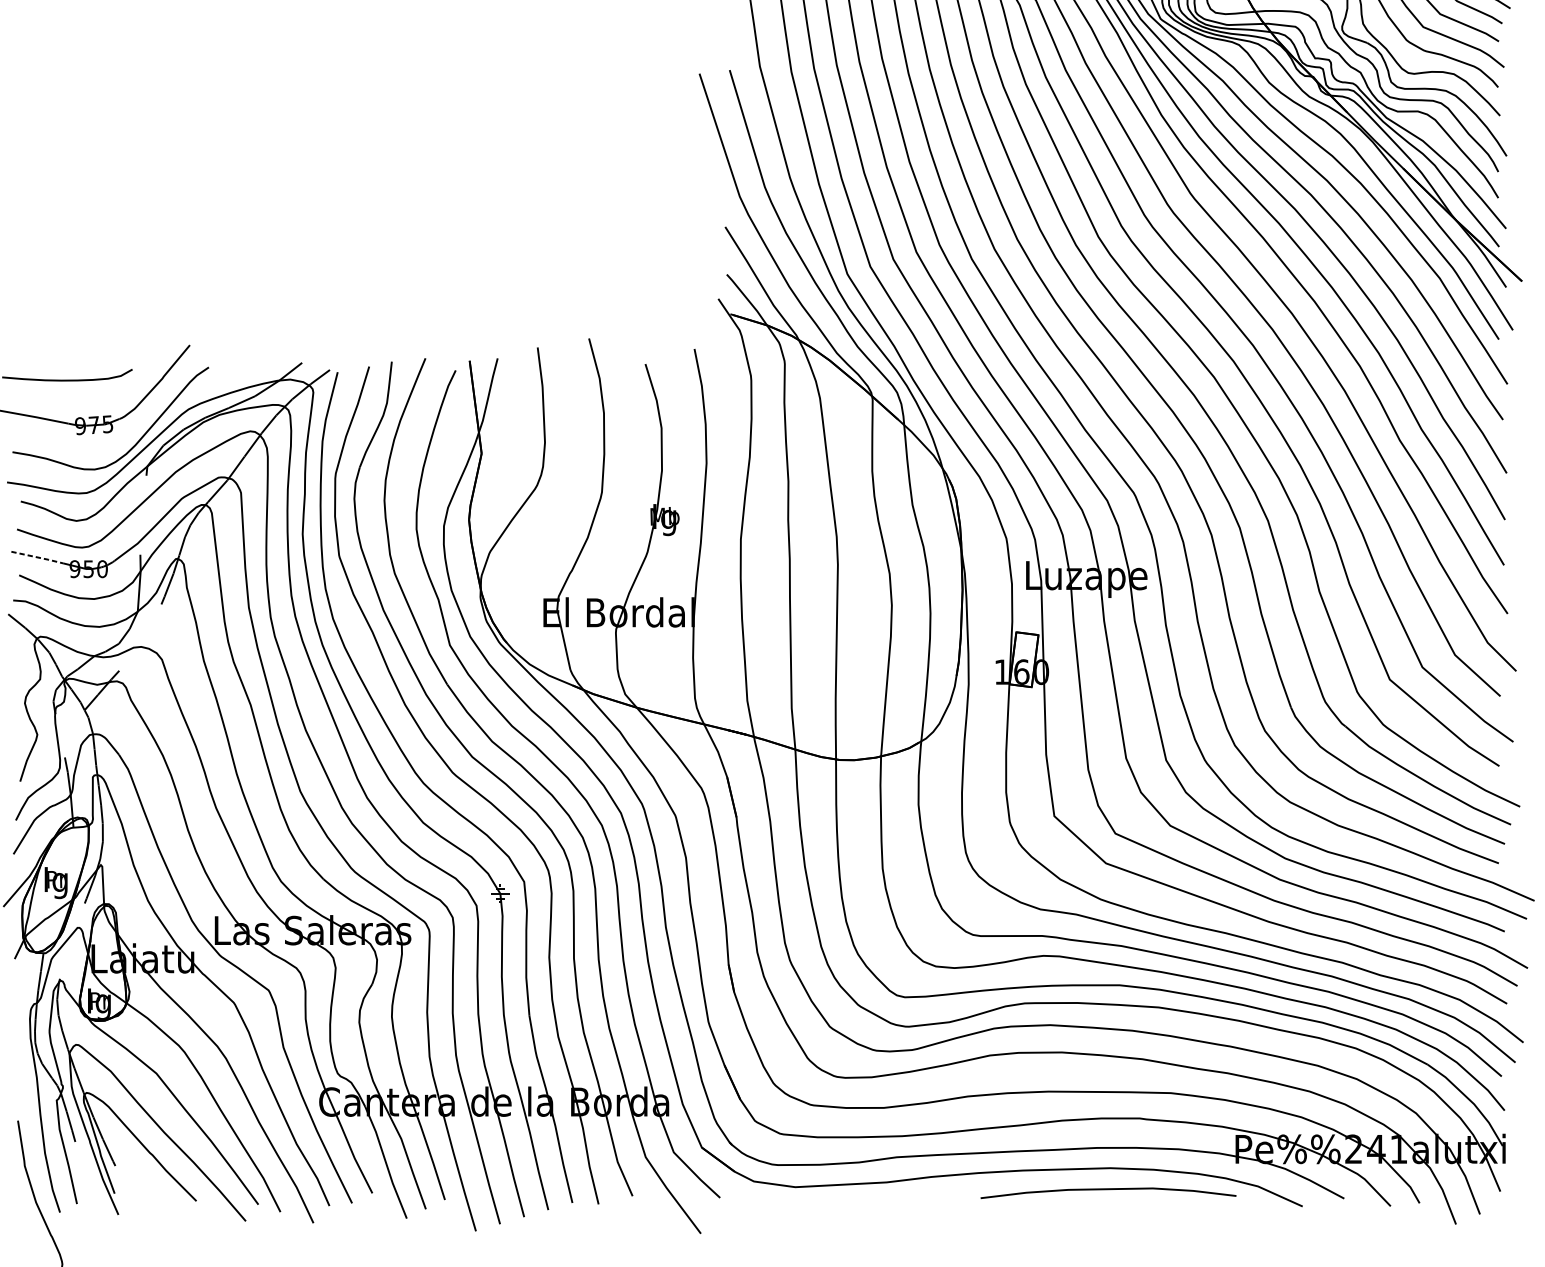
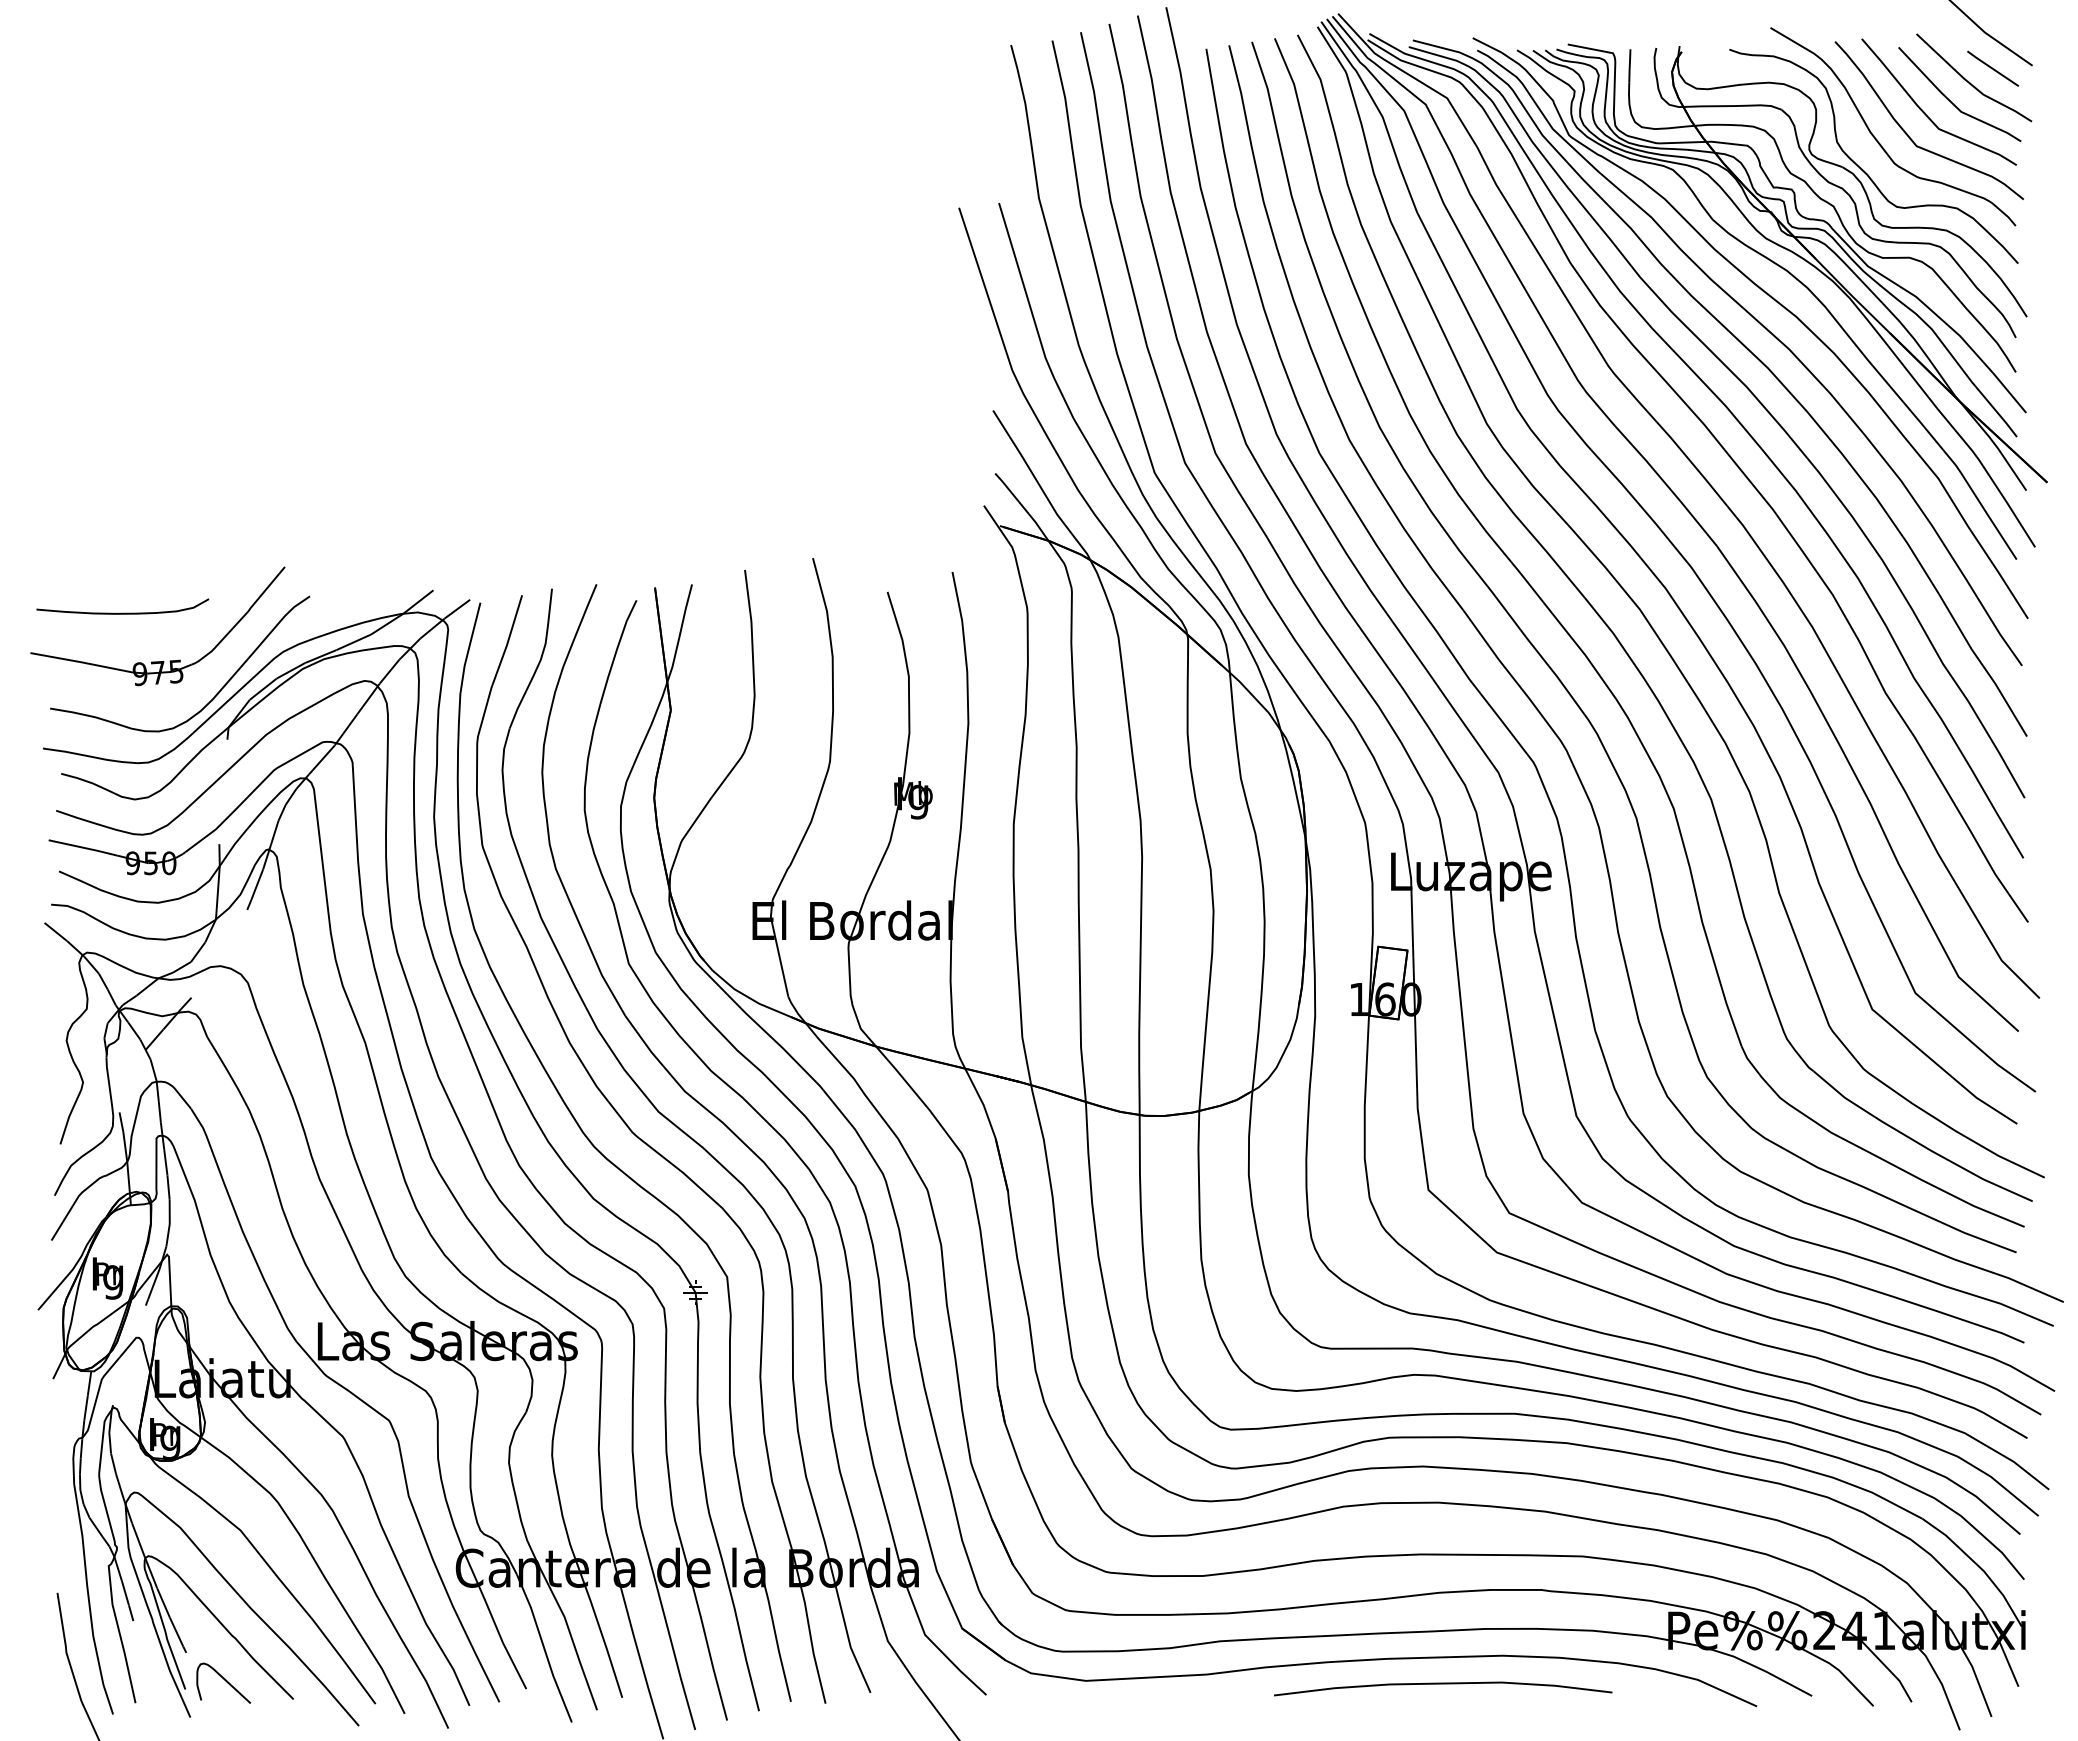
line: (37, 557) -> (83, 847), dashed -> solid
curve: (144, 1186) -> (224, 1680), added
curve: (1108, 1189) -> (1443, 1684), moved

